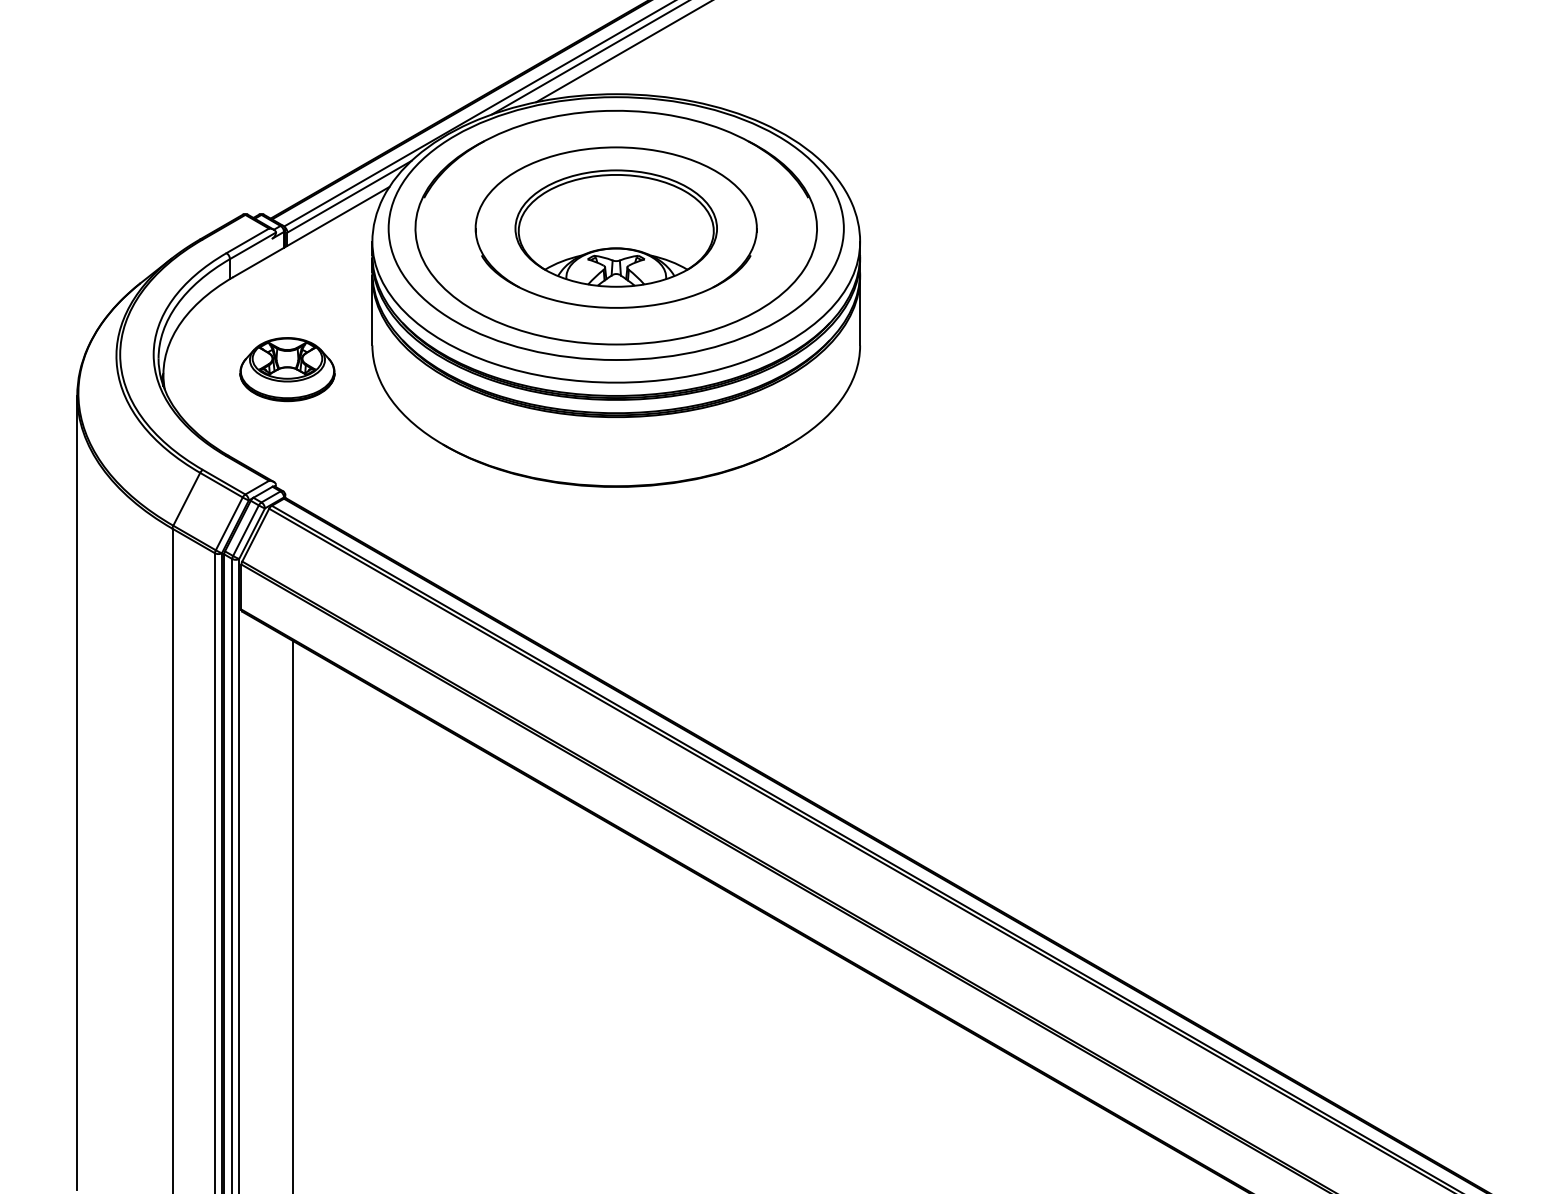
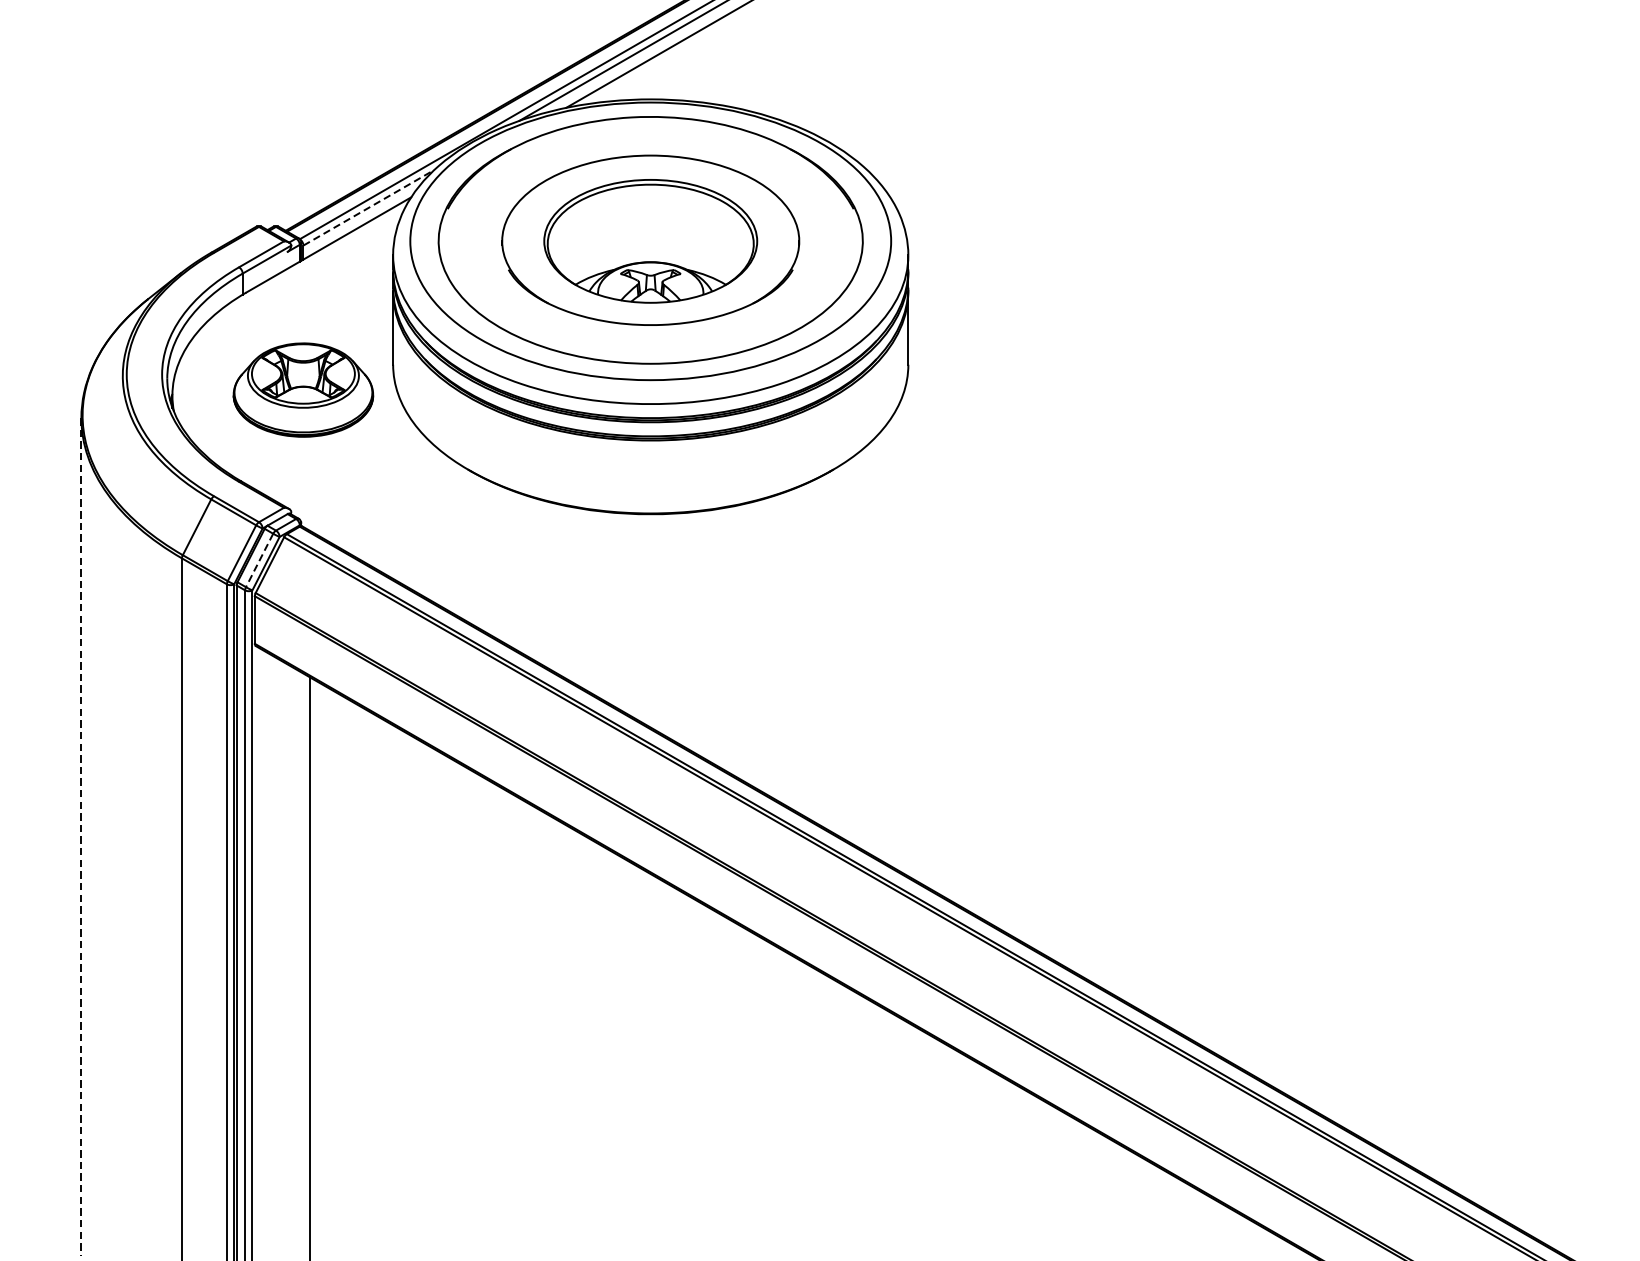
line: (349, 196) -> (368, 207), solid -> dashed
part: (287, 369) -> (303, 390), size x1.4
line: (245, 531) -> (259, 561), solid -> dashed
line: (77, 792) -> (81, 837), solid -> dashed

